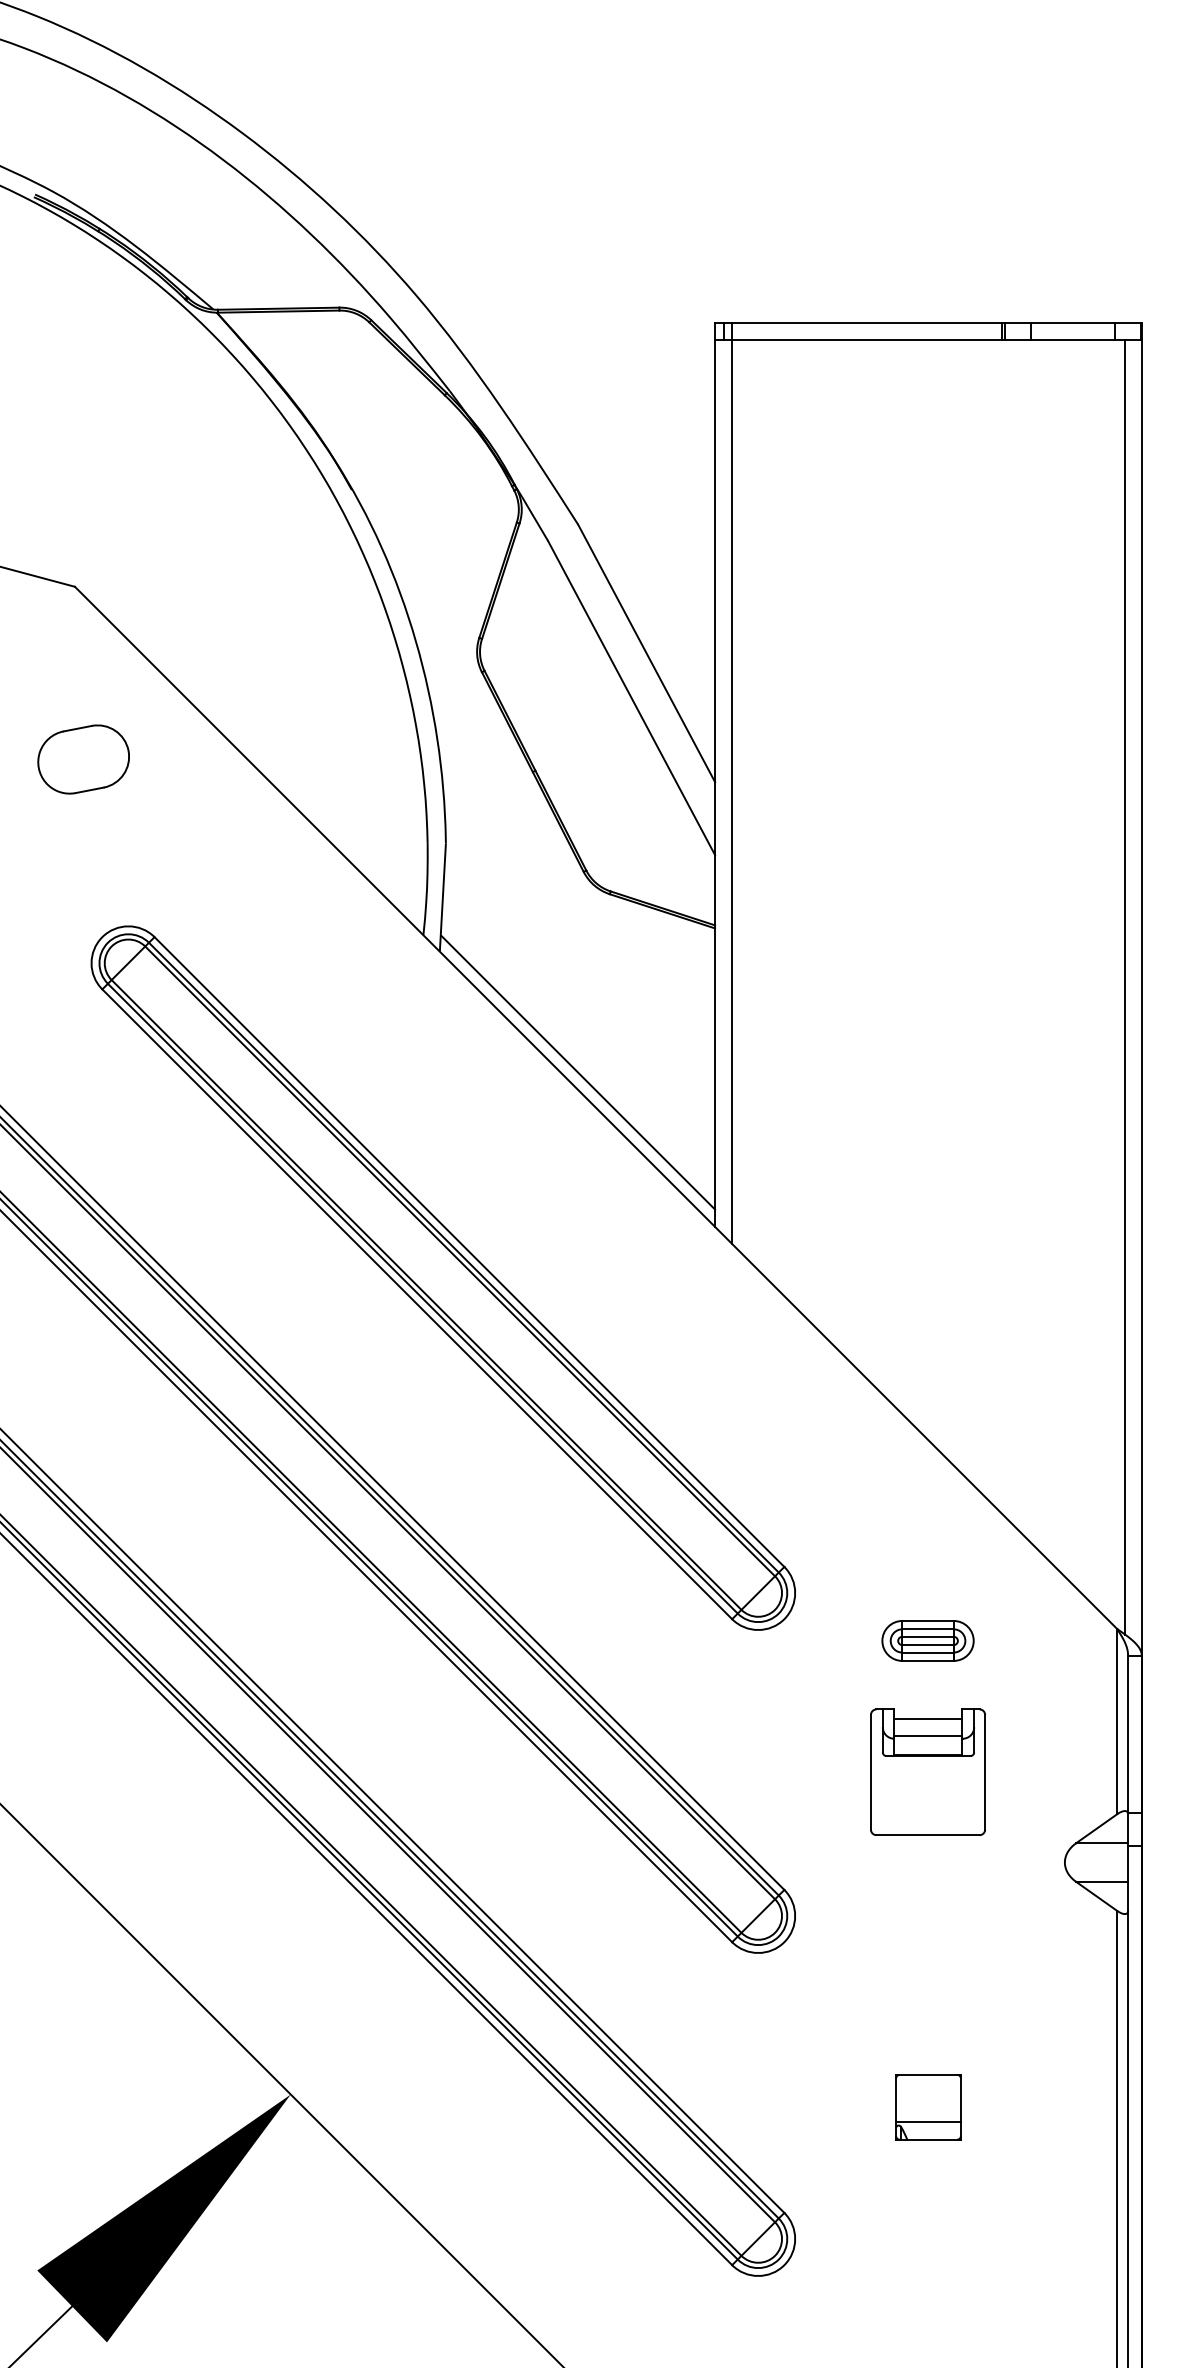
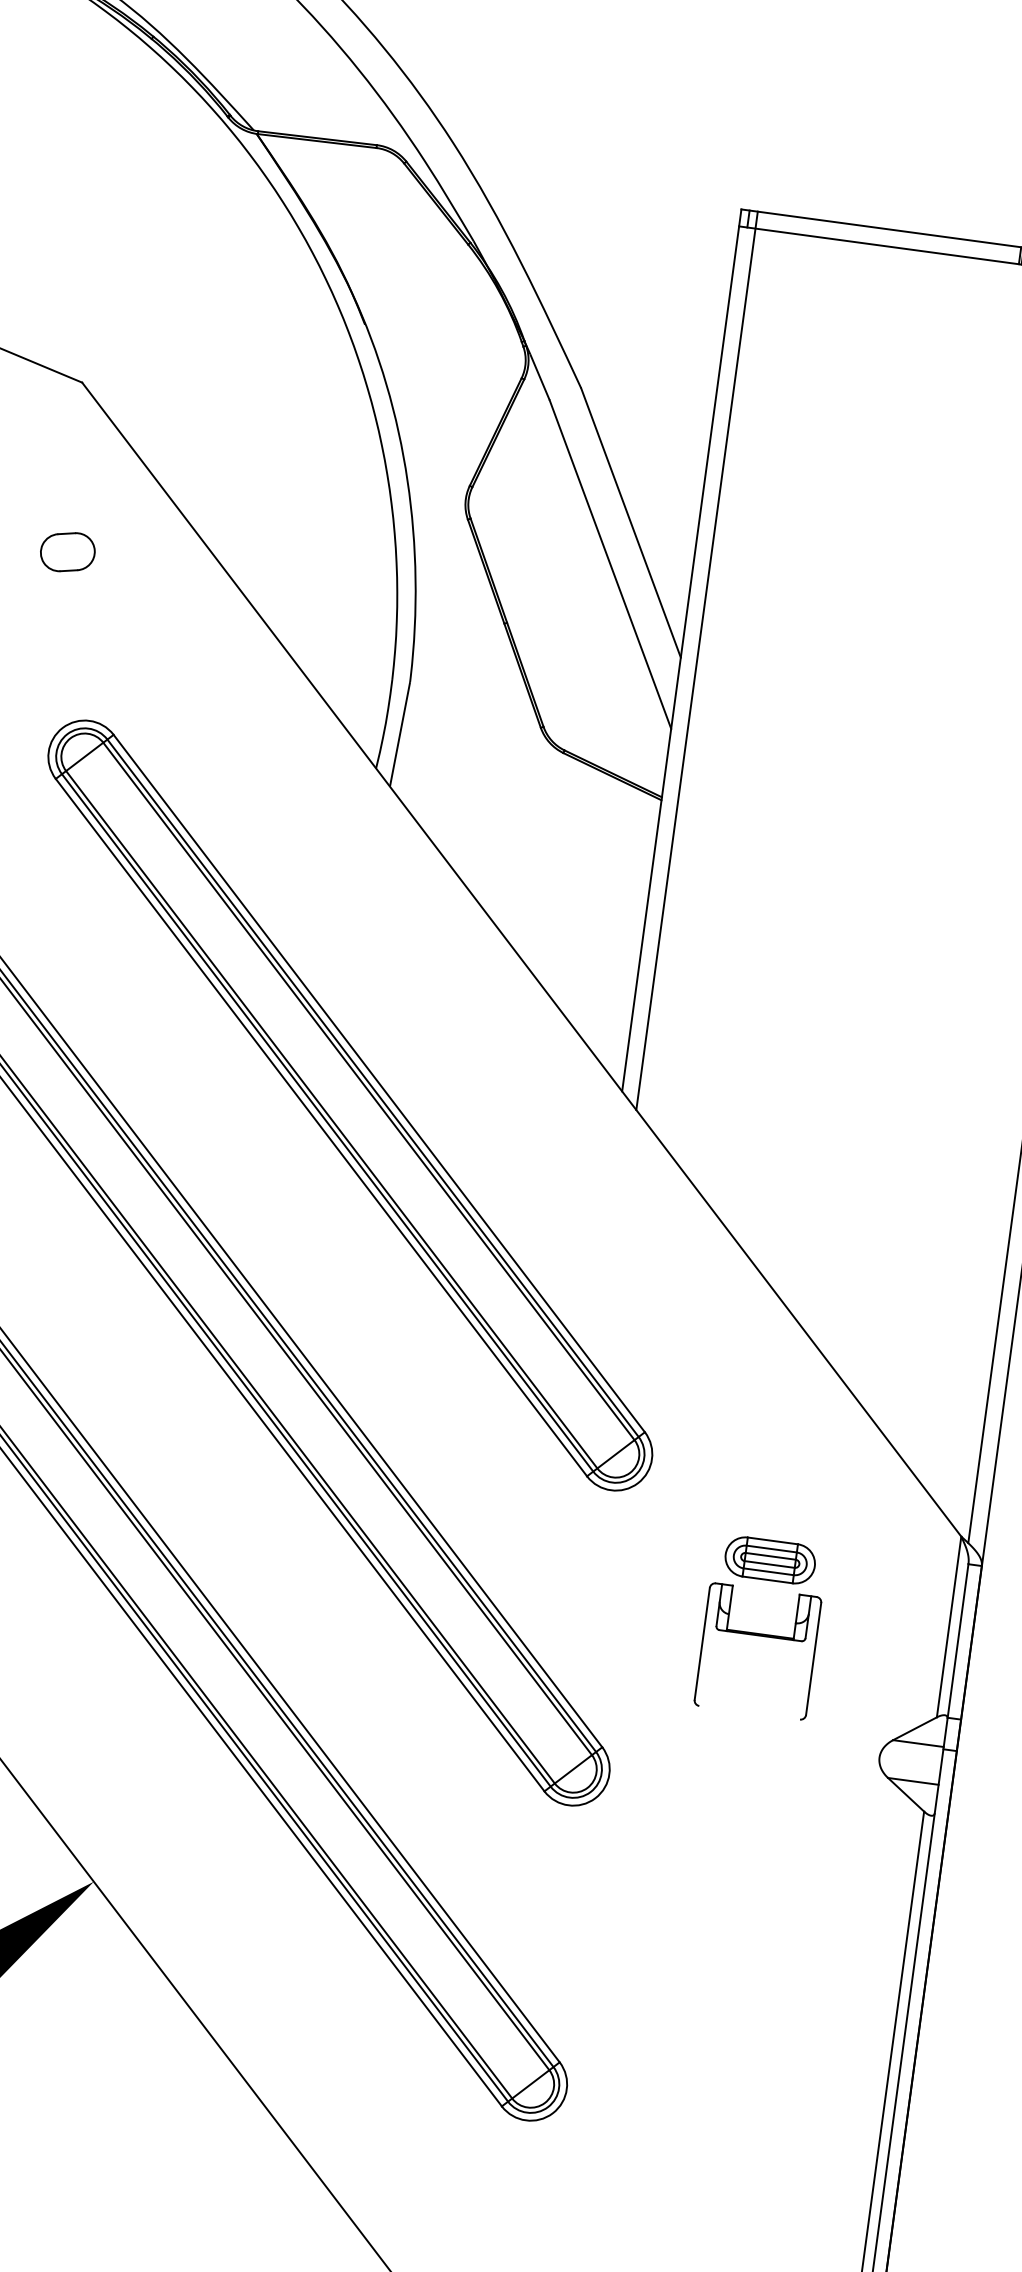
part: (83, 759) -> (67, 552), size x0.6
line: (578, 1072) -> (509, 922), removed
part: (927, 1640) -> (769, 1559), moved
line: (927, 1718) -> (764, 1598), removed
line: (927, 1735) -> (762, 1615), removed
line: (927, 1835) -> (749, 1713), removed
part: (928, 2107) -> (714, 1978), removed

